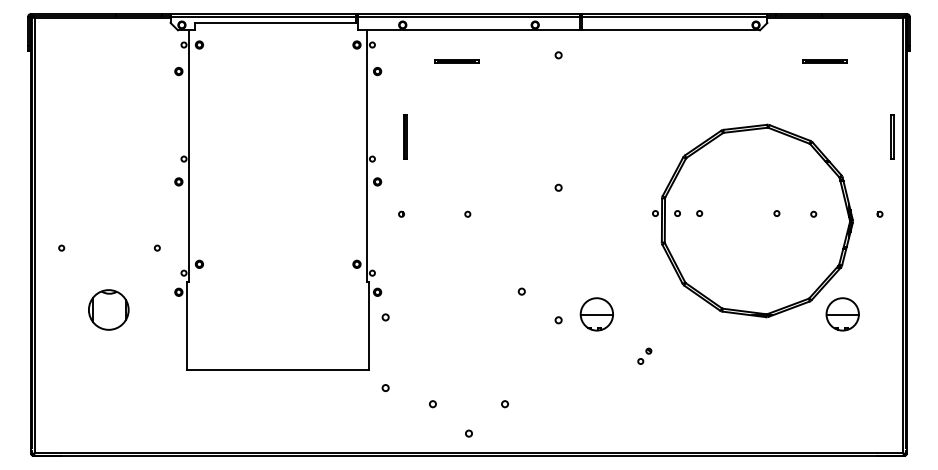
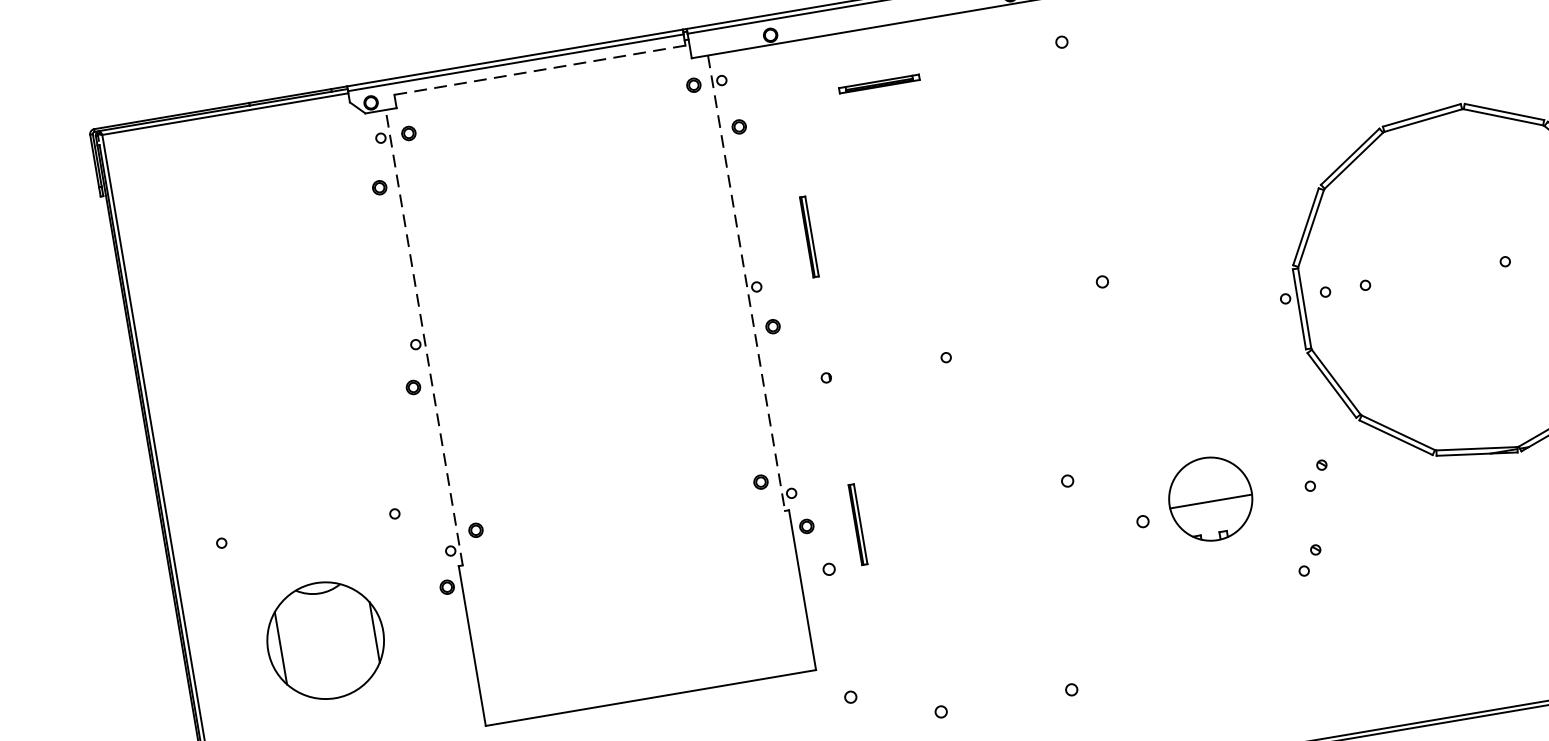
line: (276, 22) -> (541, 69), solid -> dashed
line: (189, 156) -> (424, 338), solid -> dashed
line: (367, 156) -> (747, 283), solid -> dashed
line: (405, 295) -> (858, 523), added
part: (108, 309) -> (325, 639), size x1.6
part: (655, 310) -> (1315, 474), added
part: (596, 314) -> (1209, 499), size x1.4

